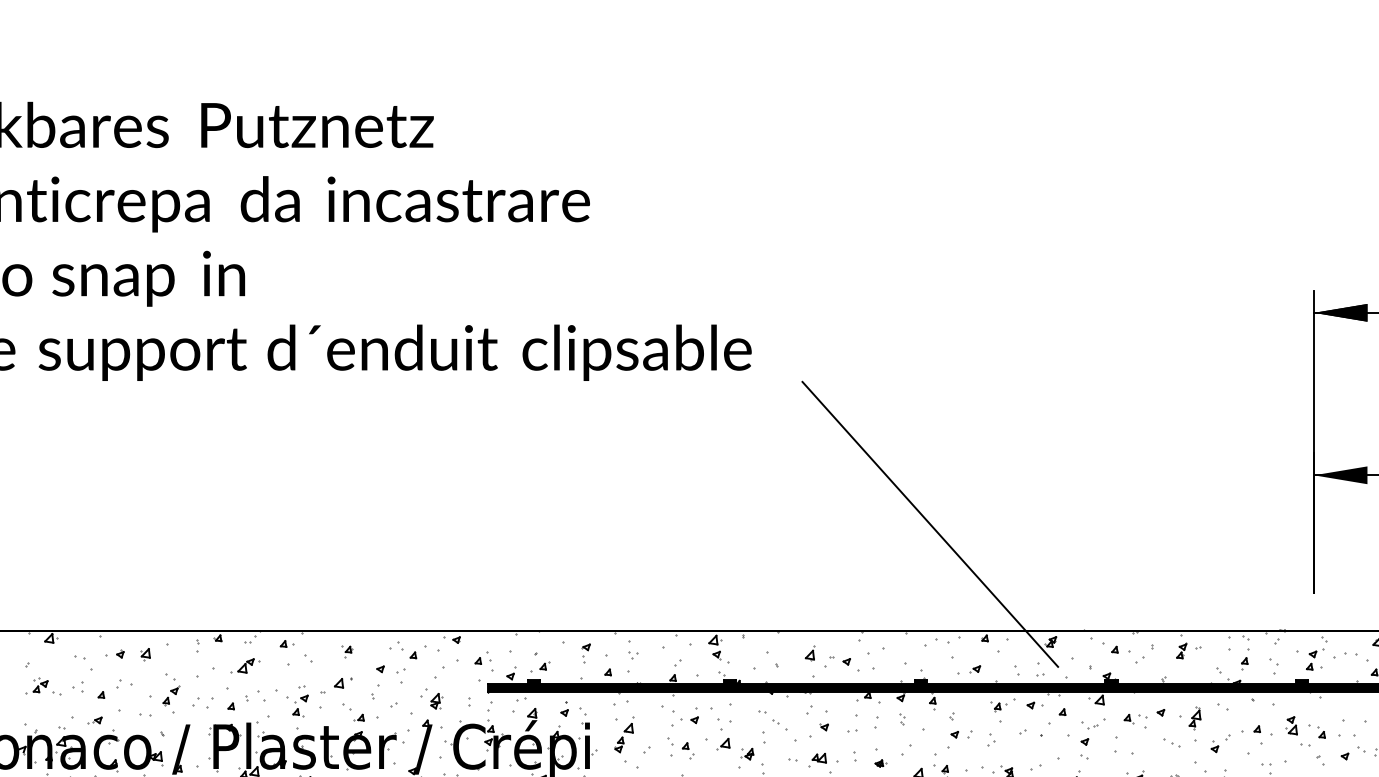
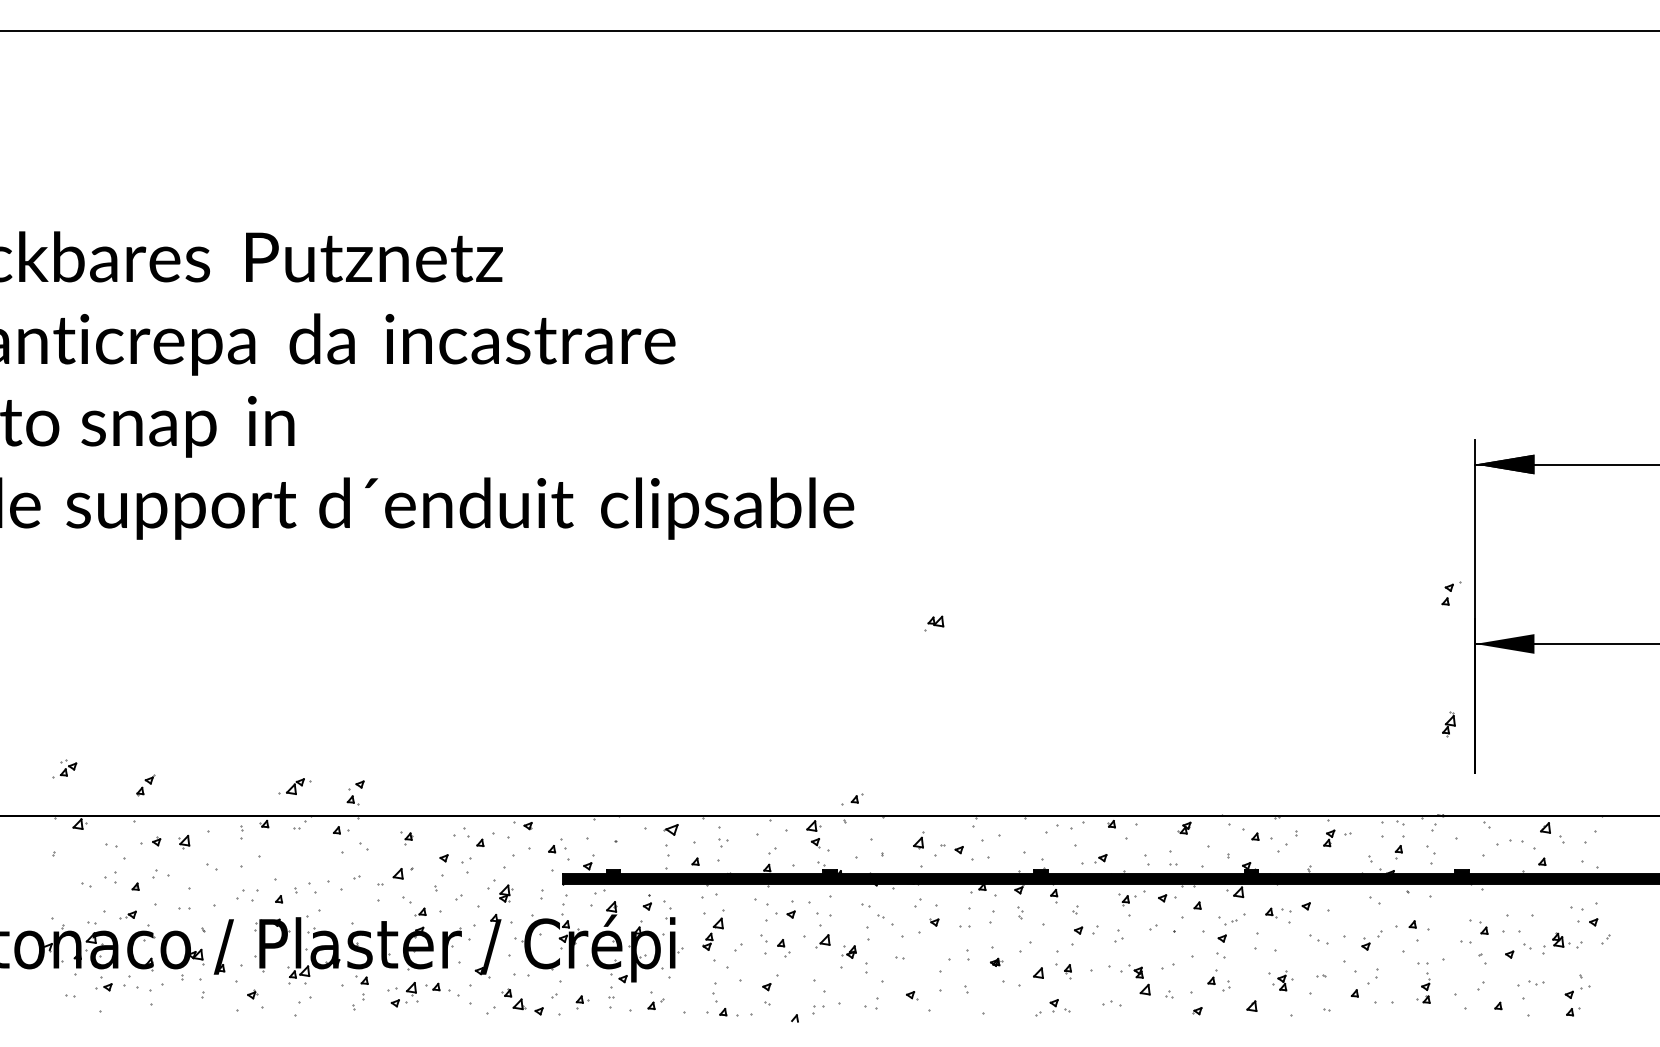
line: (930, 523) -> (1051, 697), removed
part: (586, 653) -> (671, 840), size x1.6
part: (1315, 659) -> (1451, 593), moved
part: (245, 665) -> (294, 786), moved
part: (541, 666) -> (852, 799), moved
part: (37, 685) -> (64, 768), moved
part: (170, 695) -> (145, 785), moved
part: (300, 705) -> (355, 792), moved
part: (1194, 718) -> (1448, 724), moved
part: (1291, 725) -> (1450, 920), removed
part: (818, 759) -> (934, 623), moved

